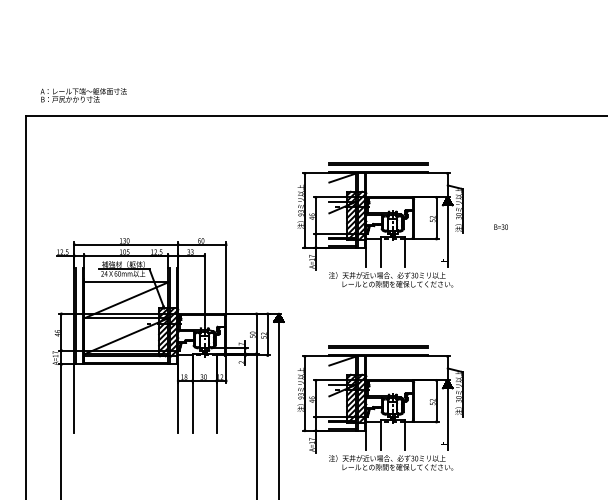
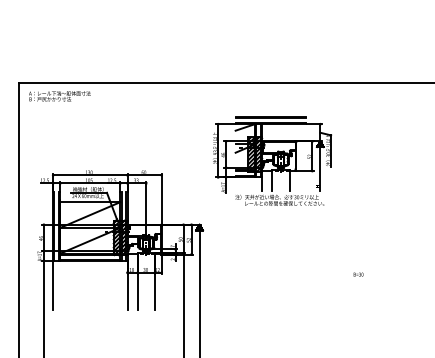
text: (83, 95) -> (59, 96), moved
text: (500, 226) -> (358, 274), moved
part: (380, 407) -> (272, 291), removed

